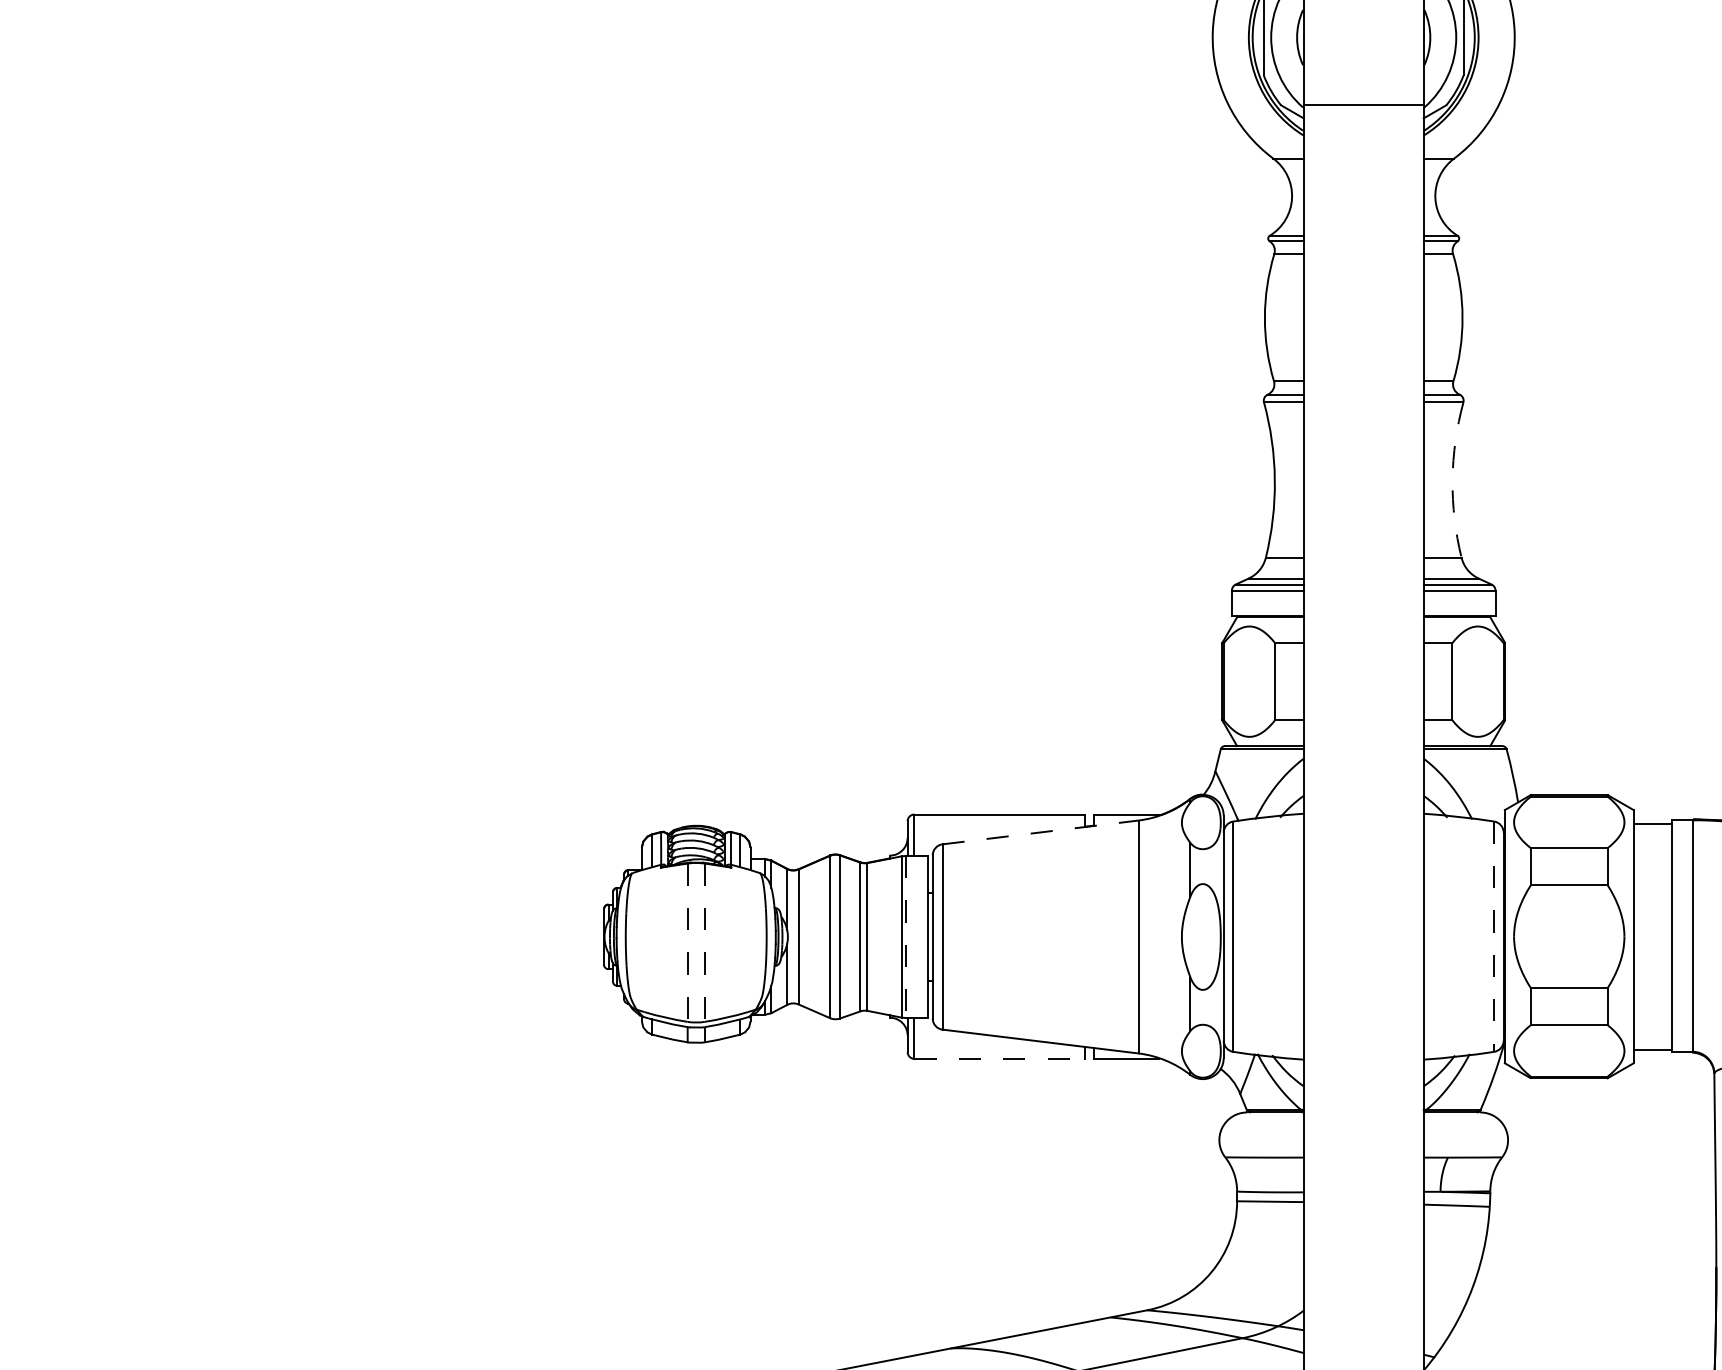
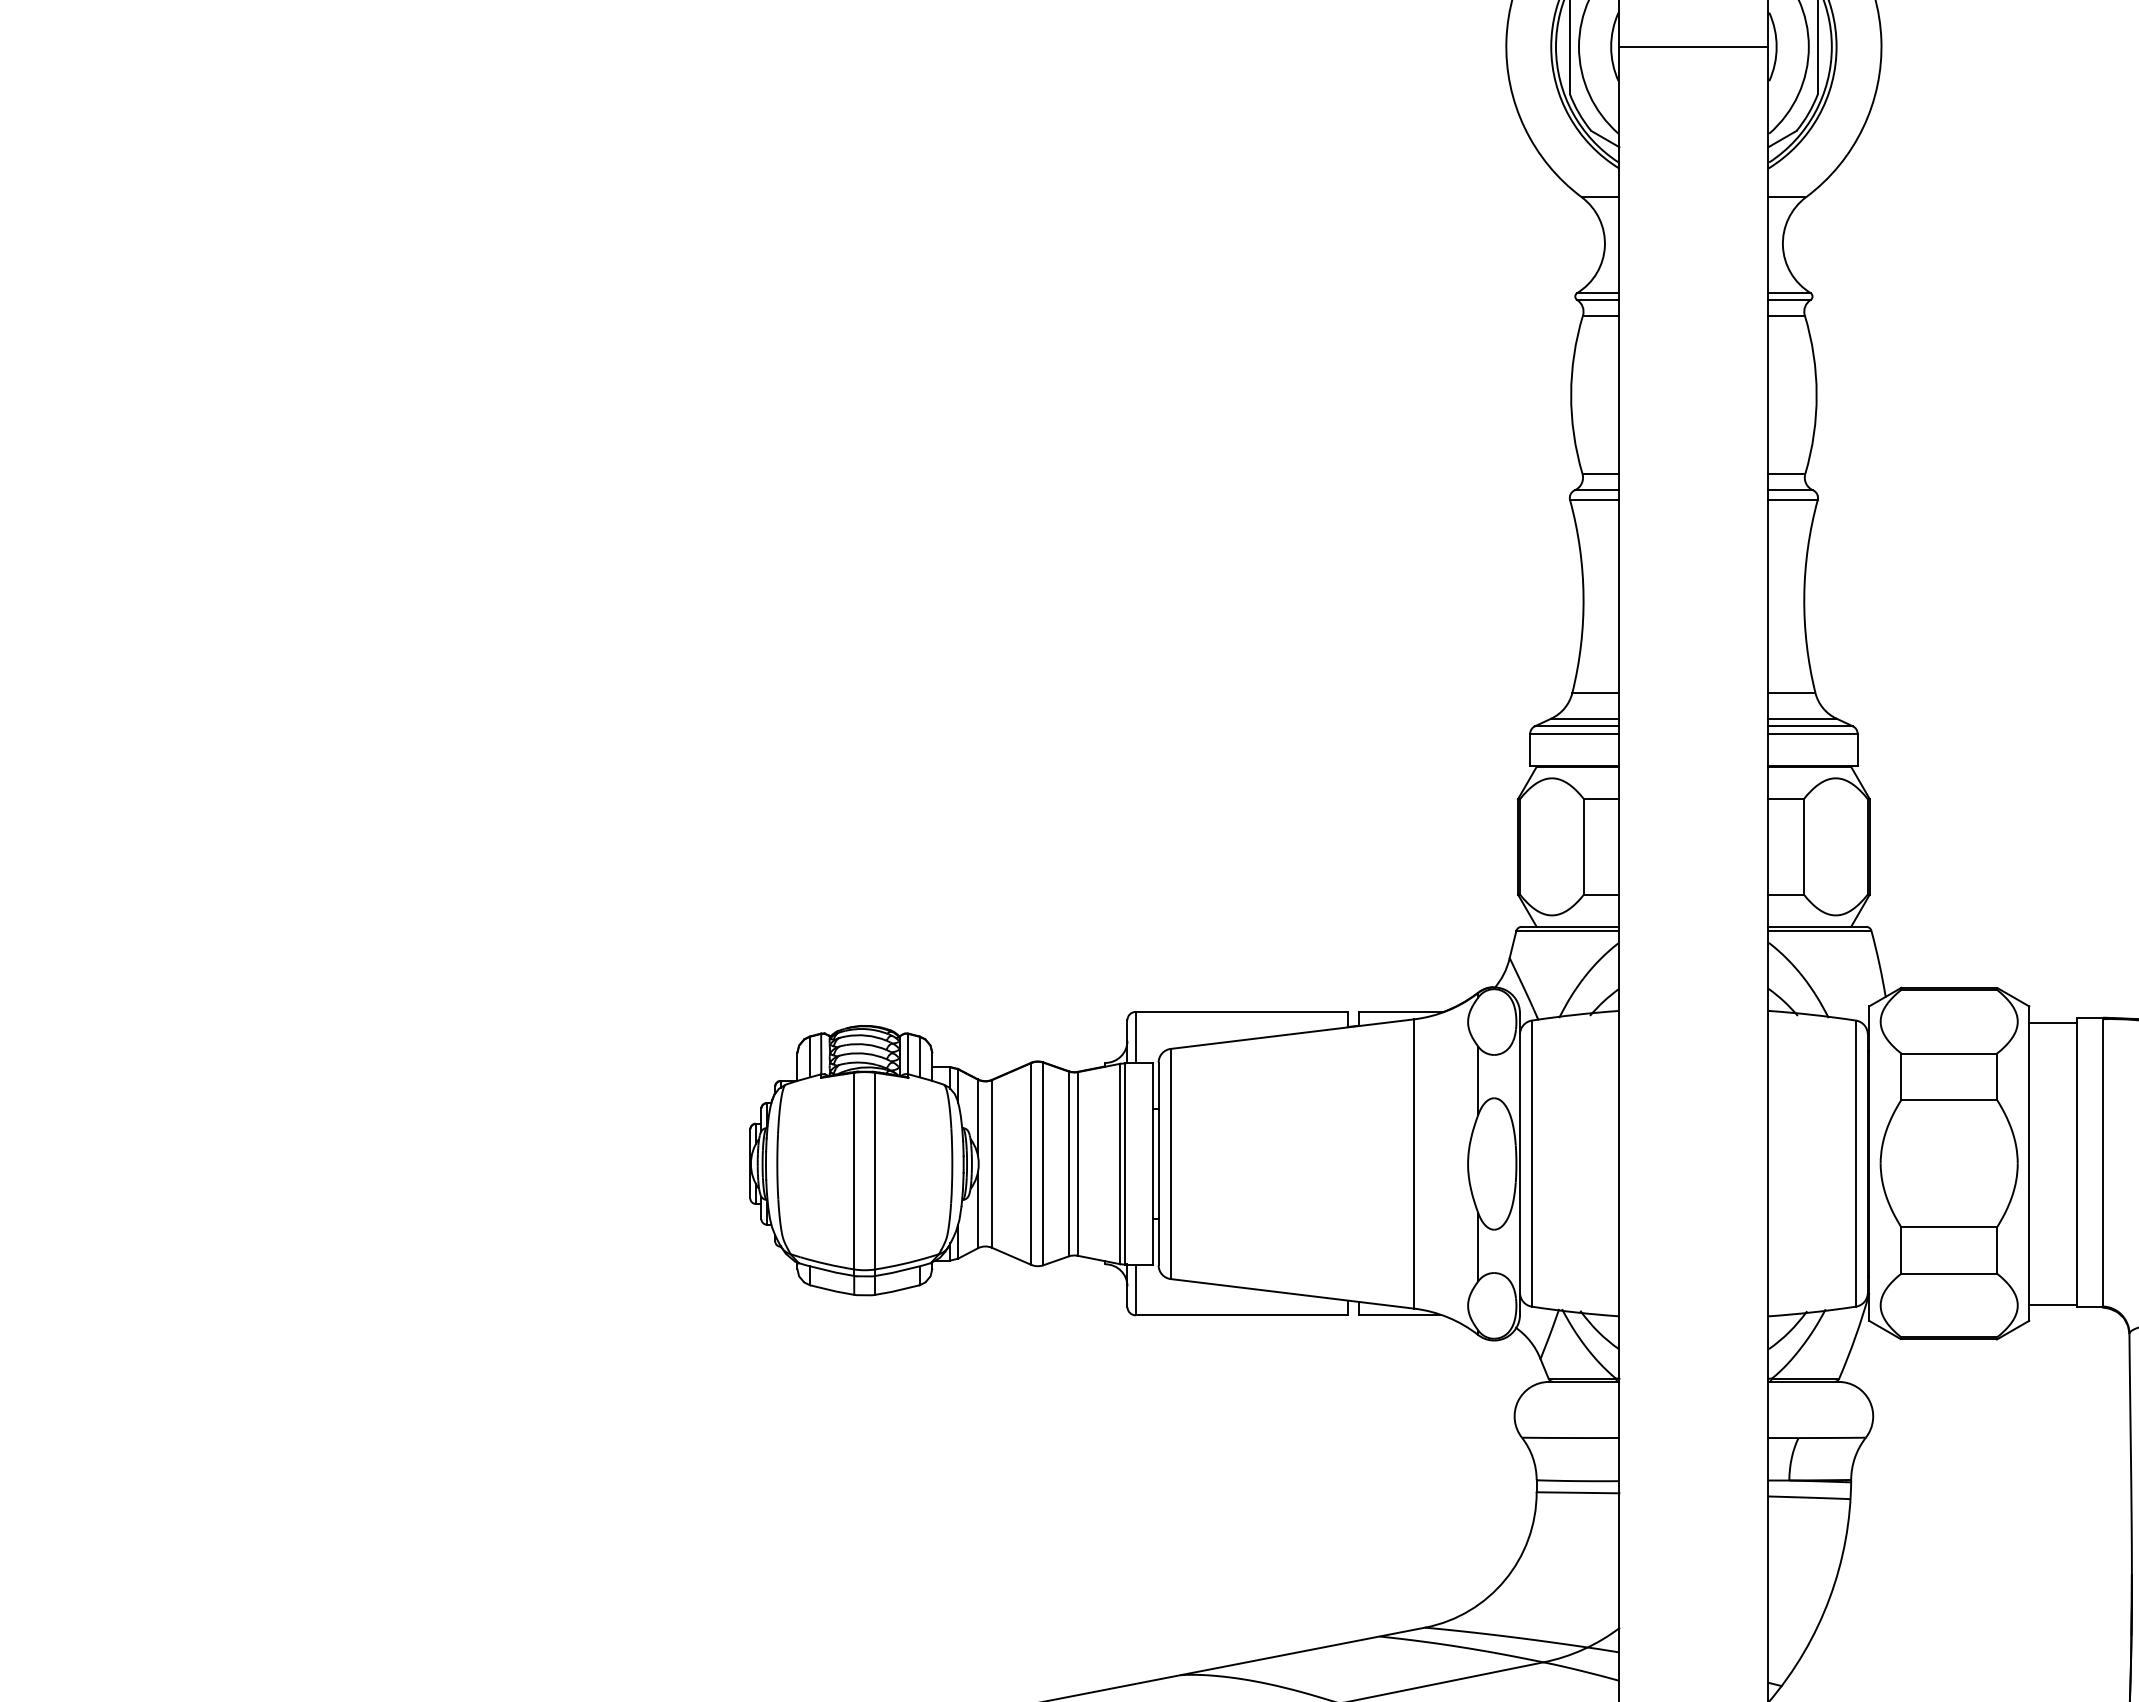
line: (1363, 104) -> (1693, 46), moved
arc: (1452, 480) -> (1804, 596), dashed -> solid
line: (1040, 832) -> (1292, 1034), dashed -> solid
line: (906, 937) -> (1125, 1164), dashed -> solid
line: (1493, 937) -> (1855, 1164), dashed -> solid
line: (687, 945) -> (854, 1174), dashed -> solid
line: (704, 945) -> (875, 1174), dashed -> solid
line: (1000, 1058) -> (1242, 1315), dashed -> solid

